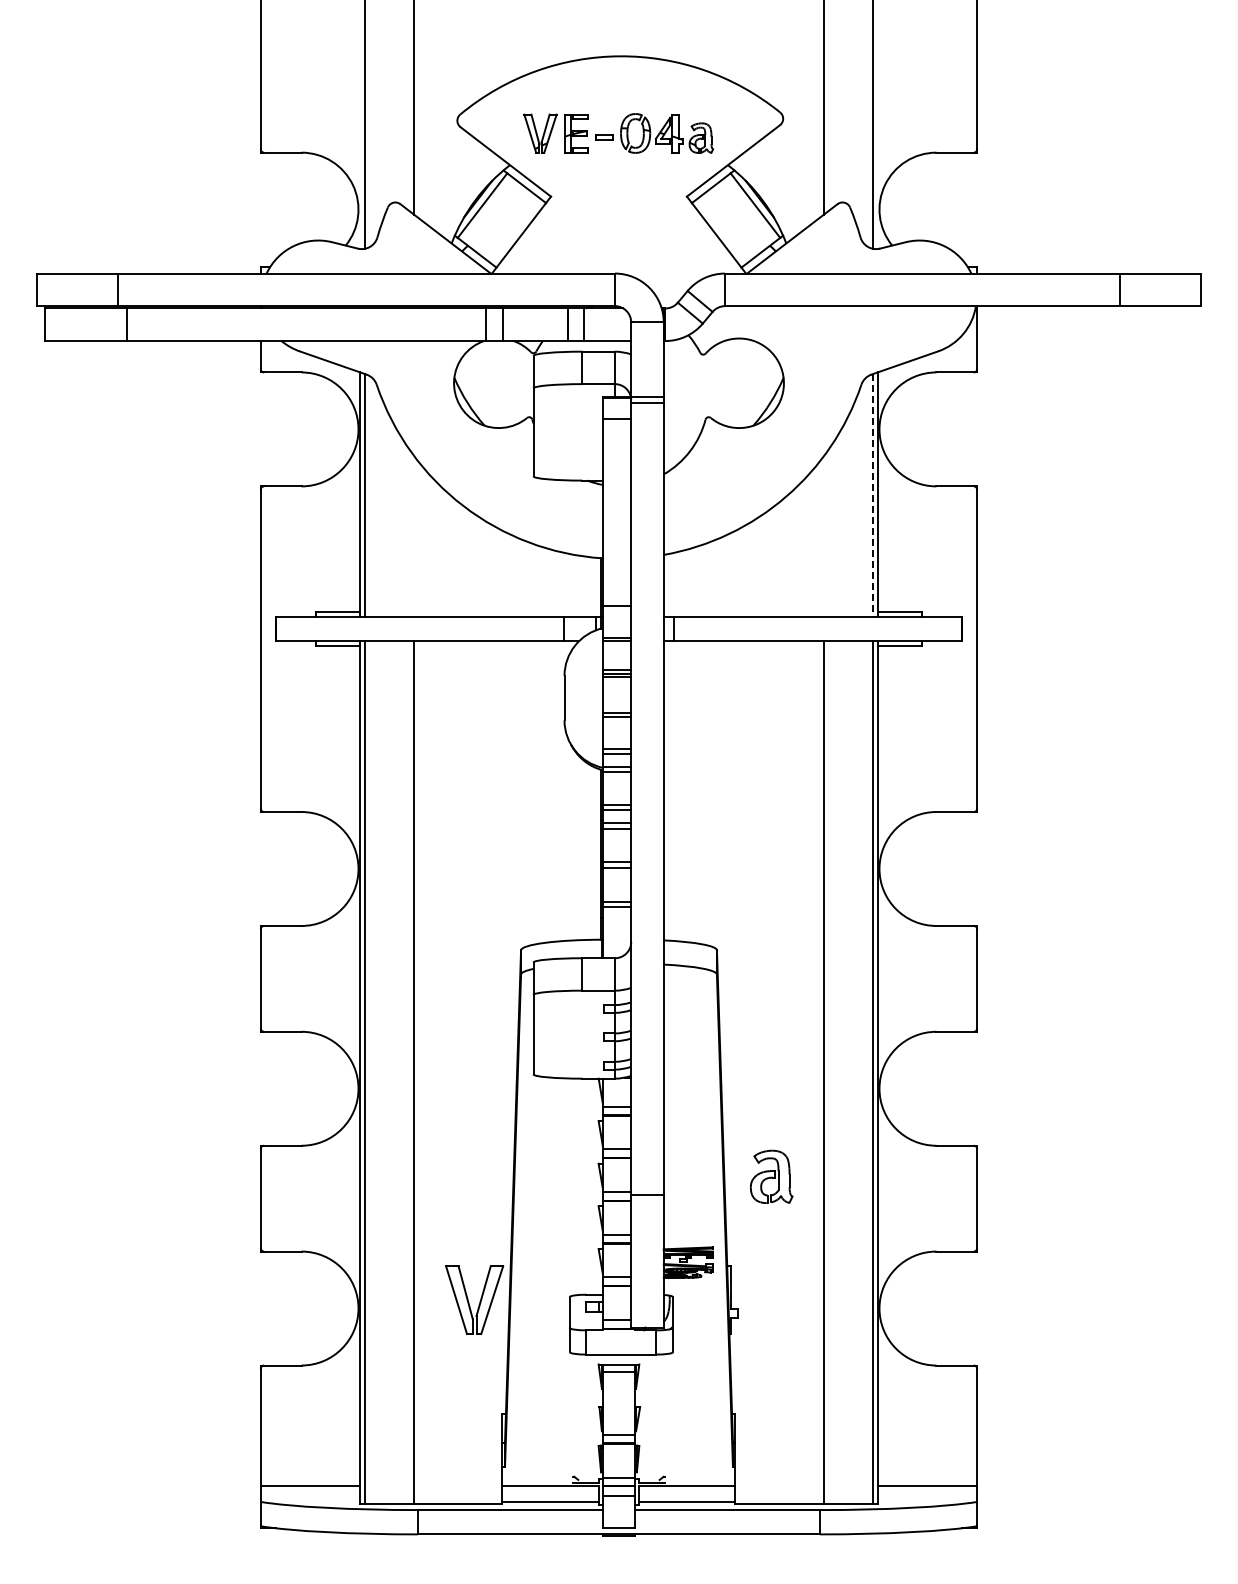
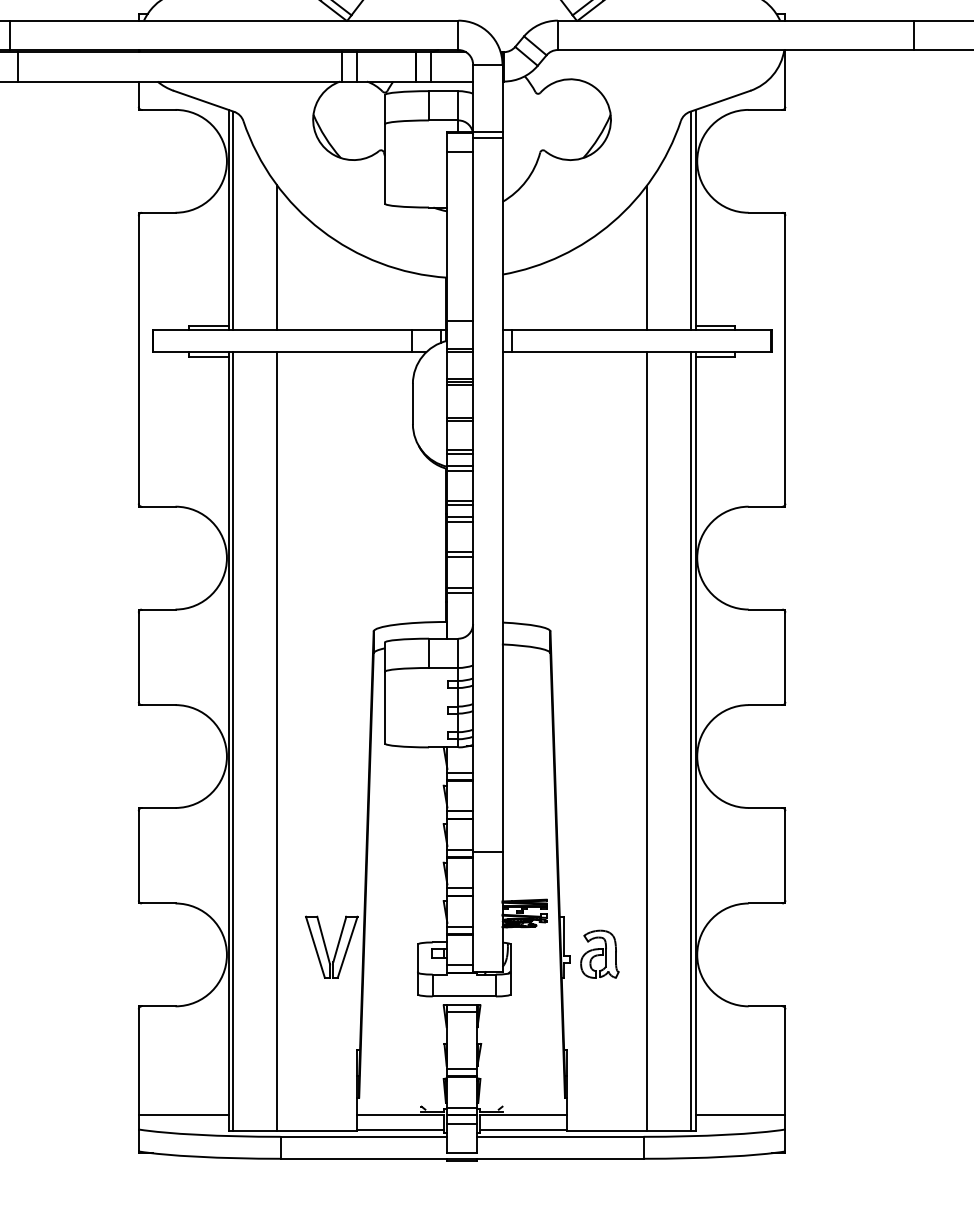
line: (872, 495) -> (690, 220), dashed -> solid
line: (414, 536) -> (277, 257), added
line: (823, 536) -> (646, 257), added
part: (771, 1176) -> (599, 953), moved

